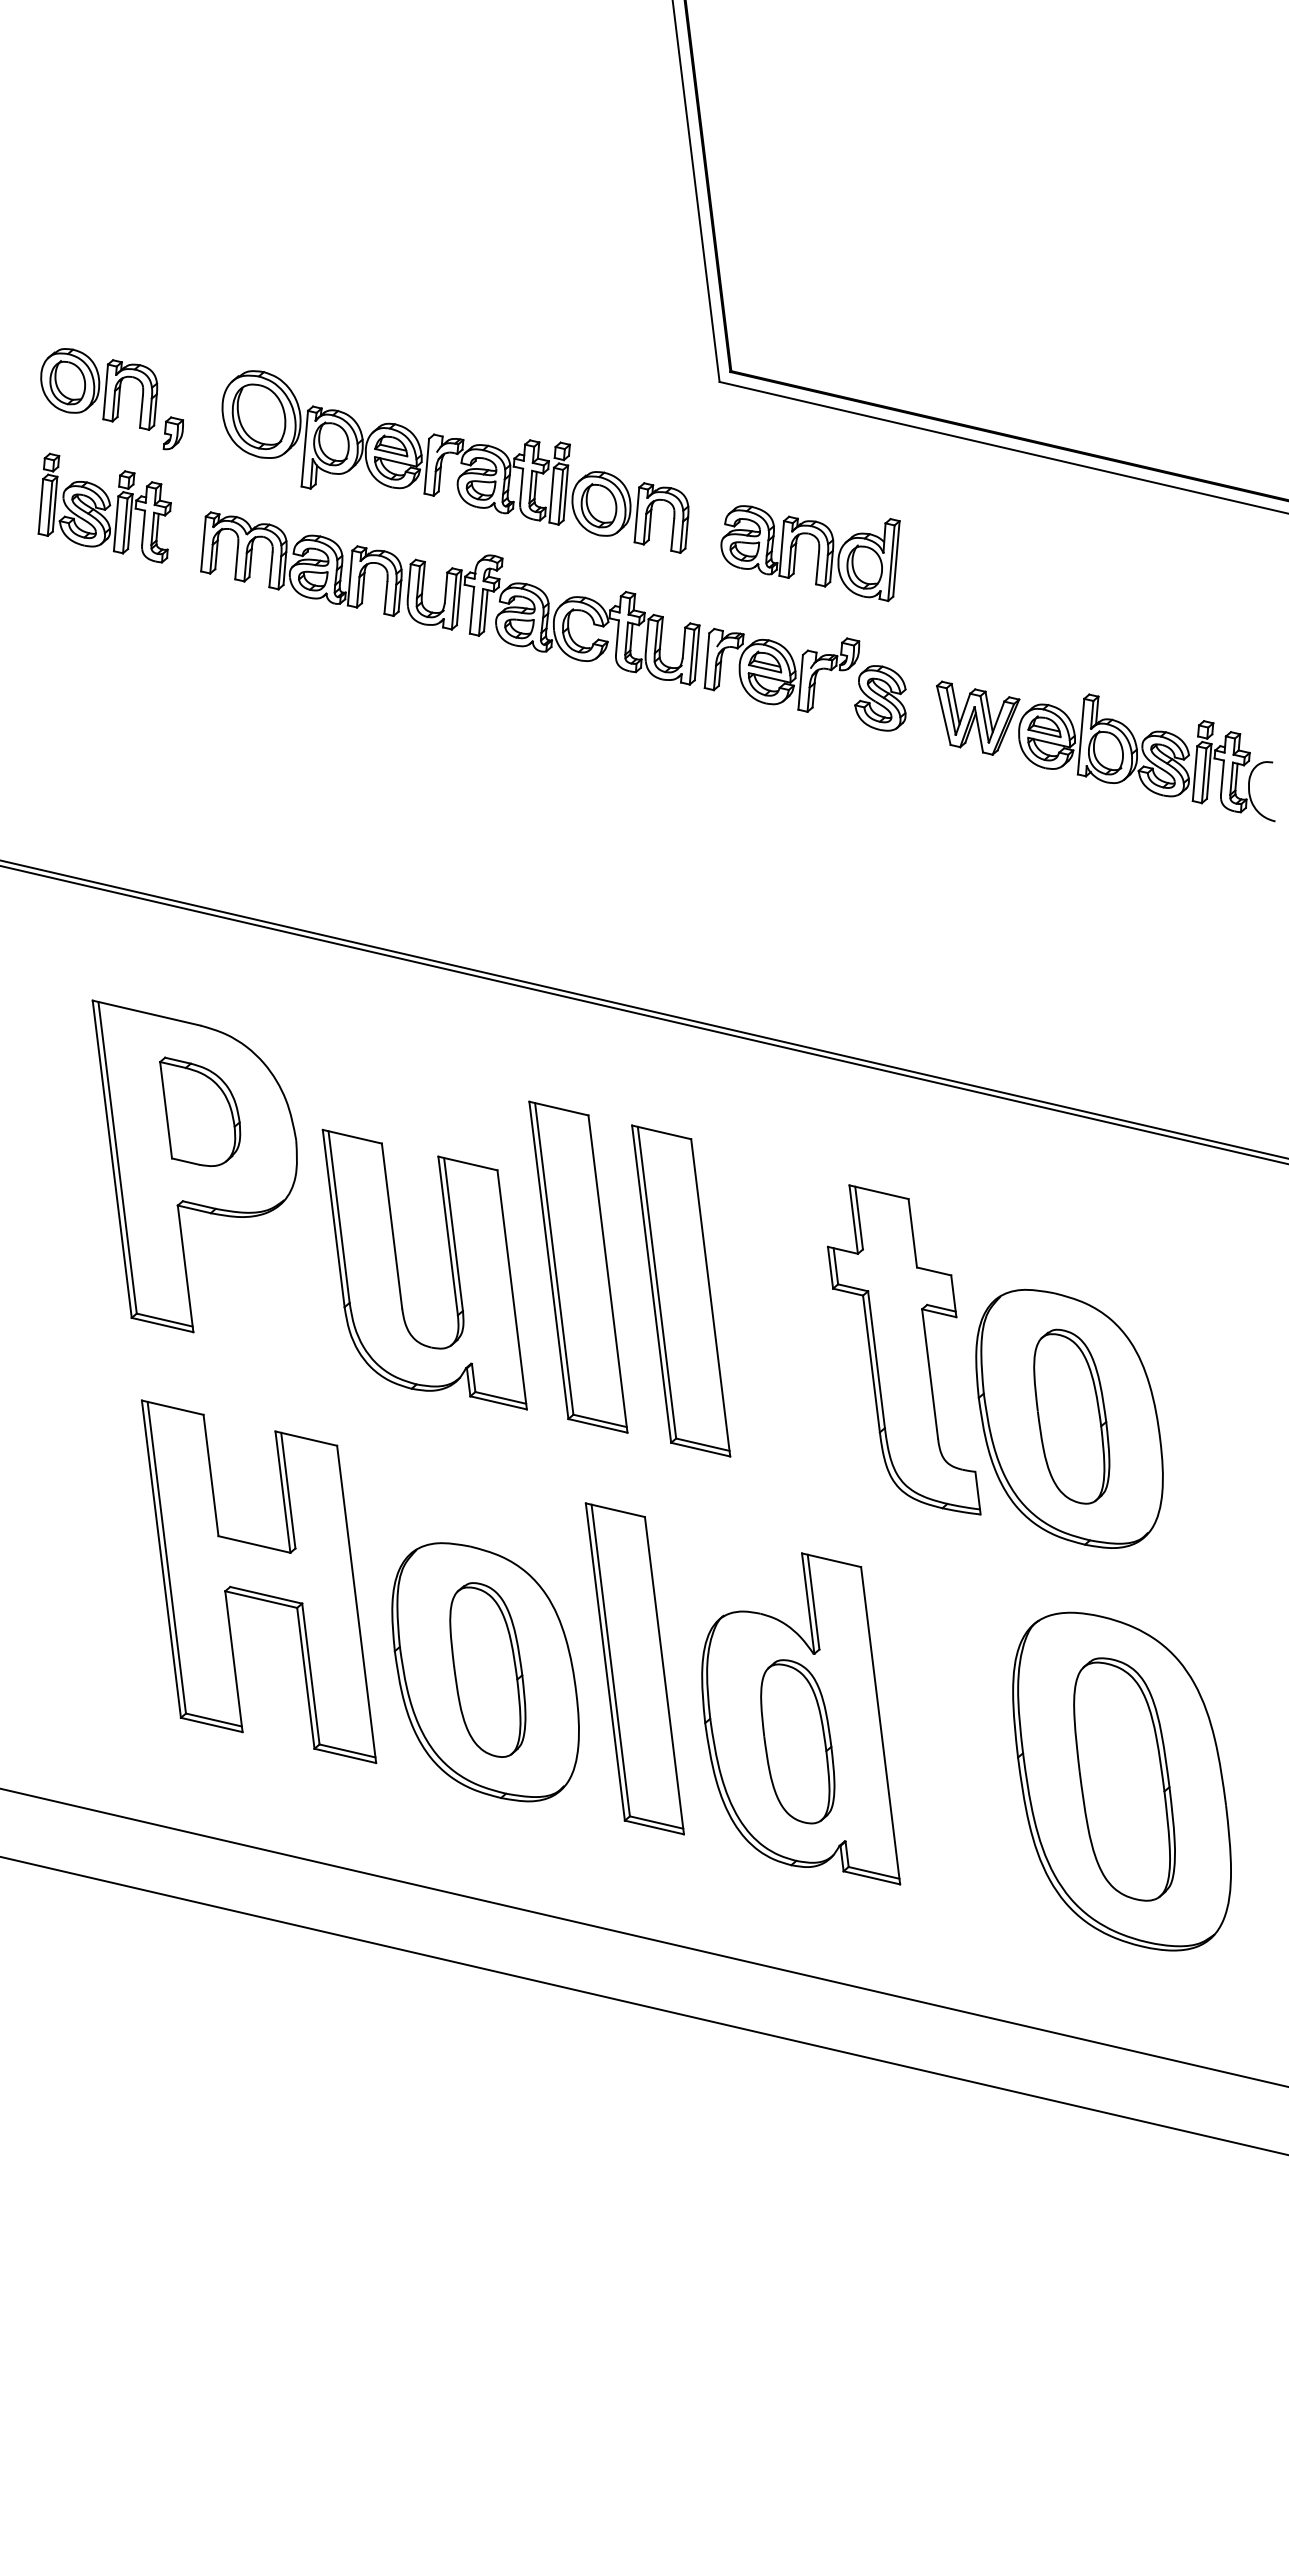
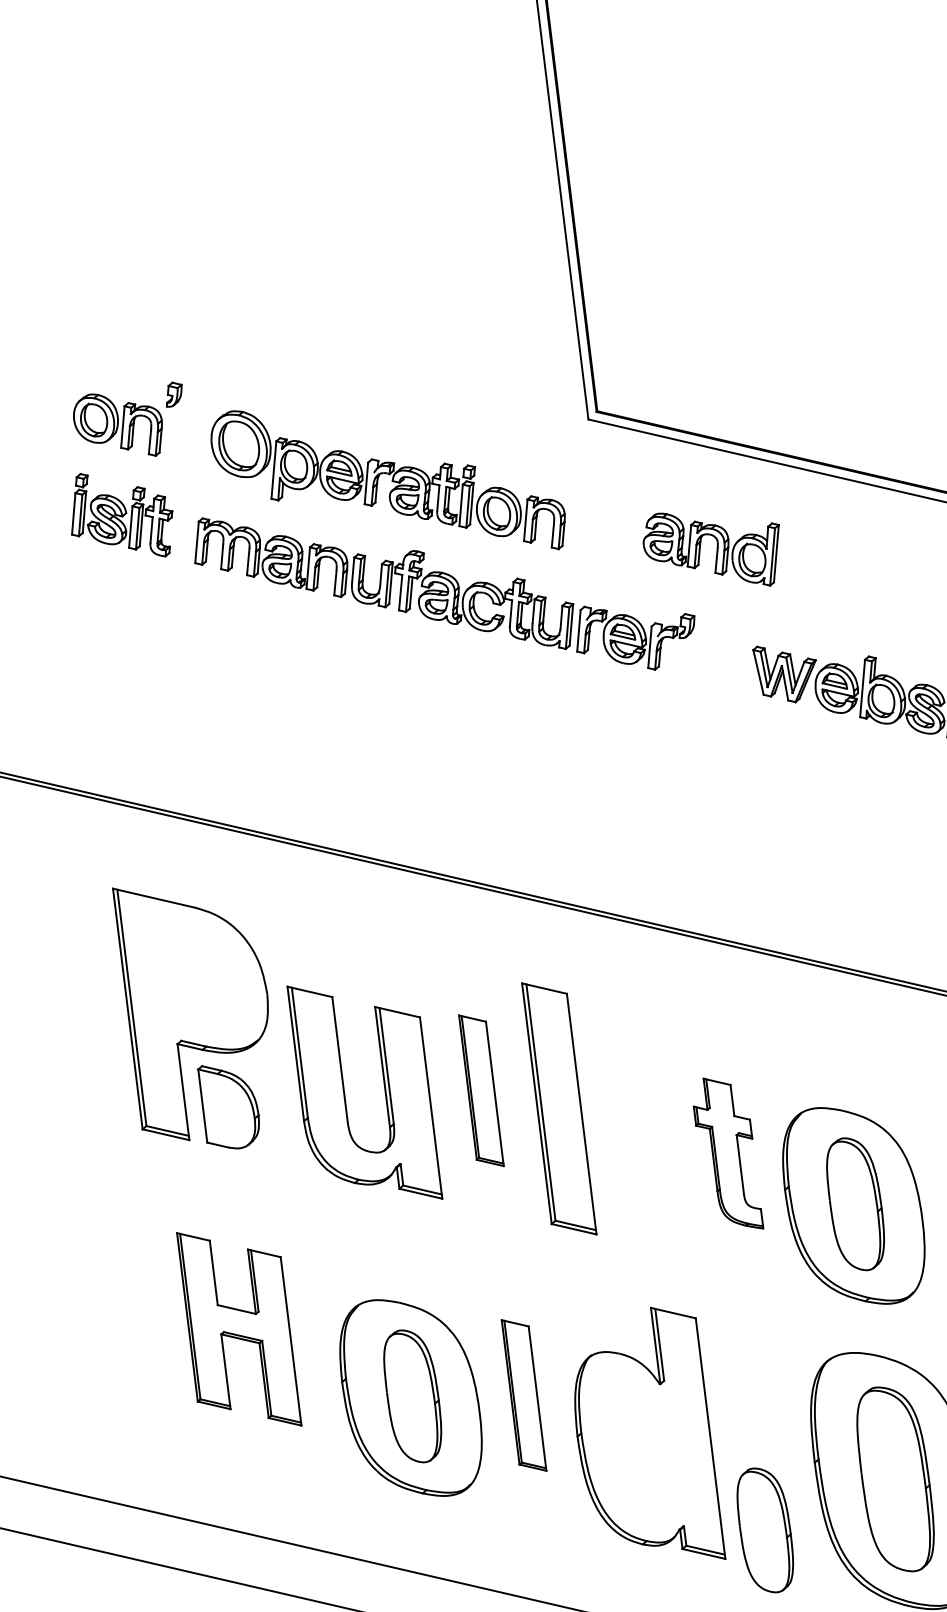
part: (173, 433) -> (174, 394), moved
part: (817, 554) -> (716, 550), moved
part: (880, 698) -> (710, 659), removed
part: (200, 1111) -> (228, 1107), moved
part: (578, 1266) -> (481, 1090), size x0.6
part: (904, 1349) -> (728, 1153), size x0.6
part: (259, 1581) -> (239, 1329), size x0.7
part: (634, 1668) -> (523, 1395), size x0.6
part: (797, 1741) -> (765, 1530), moved

